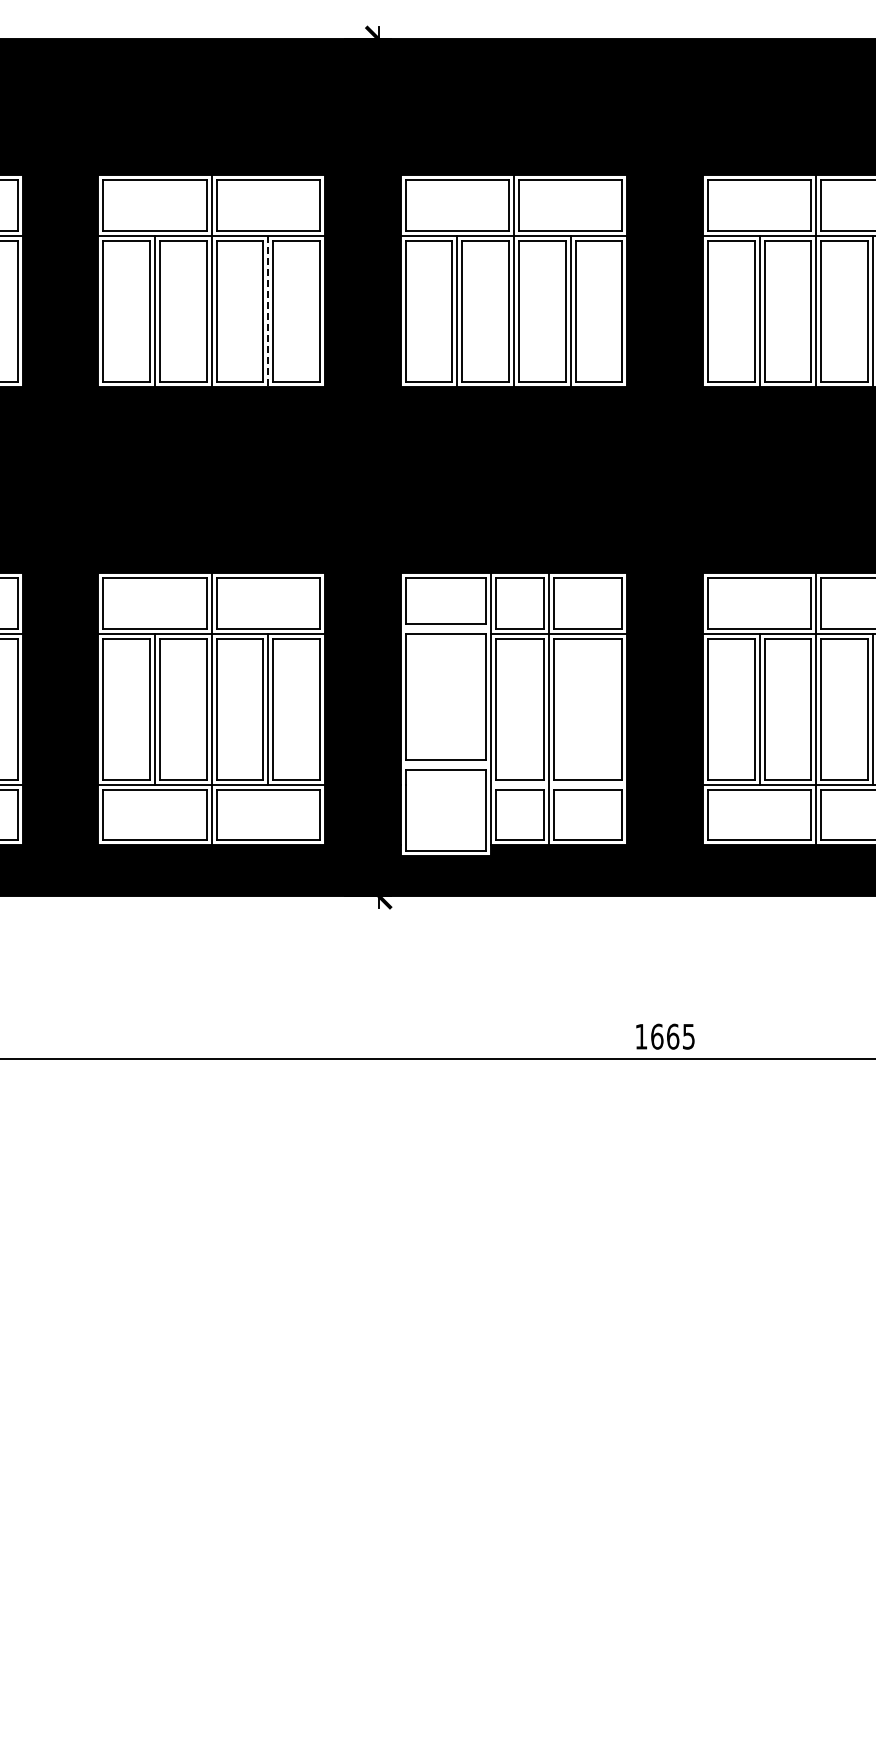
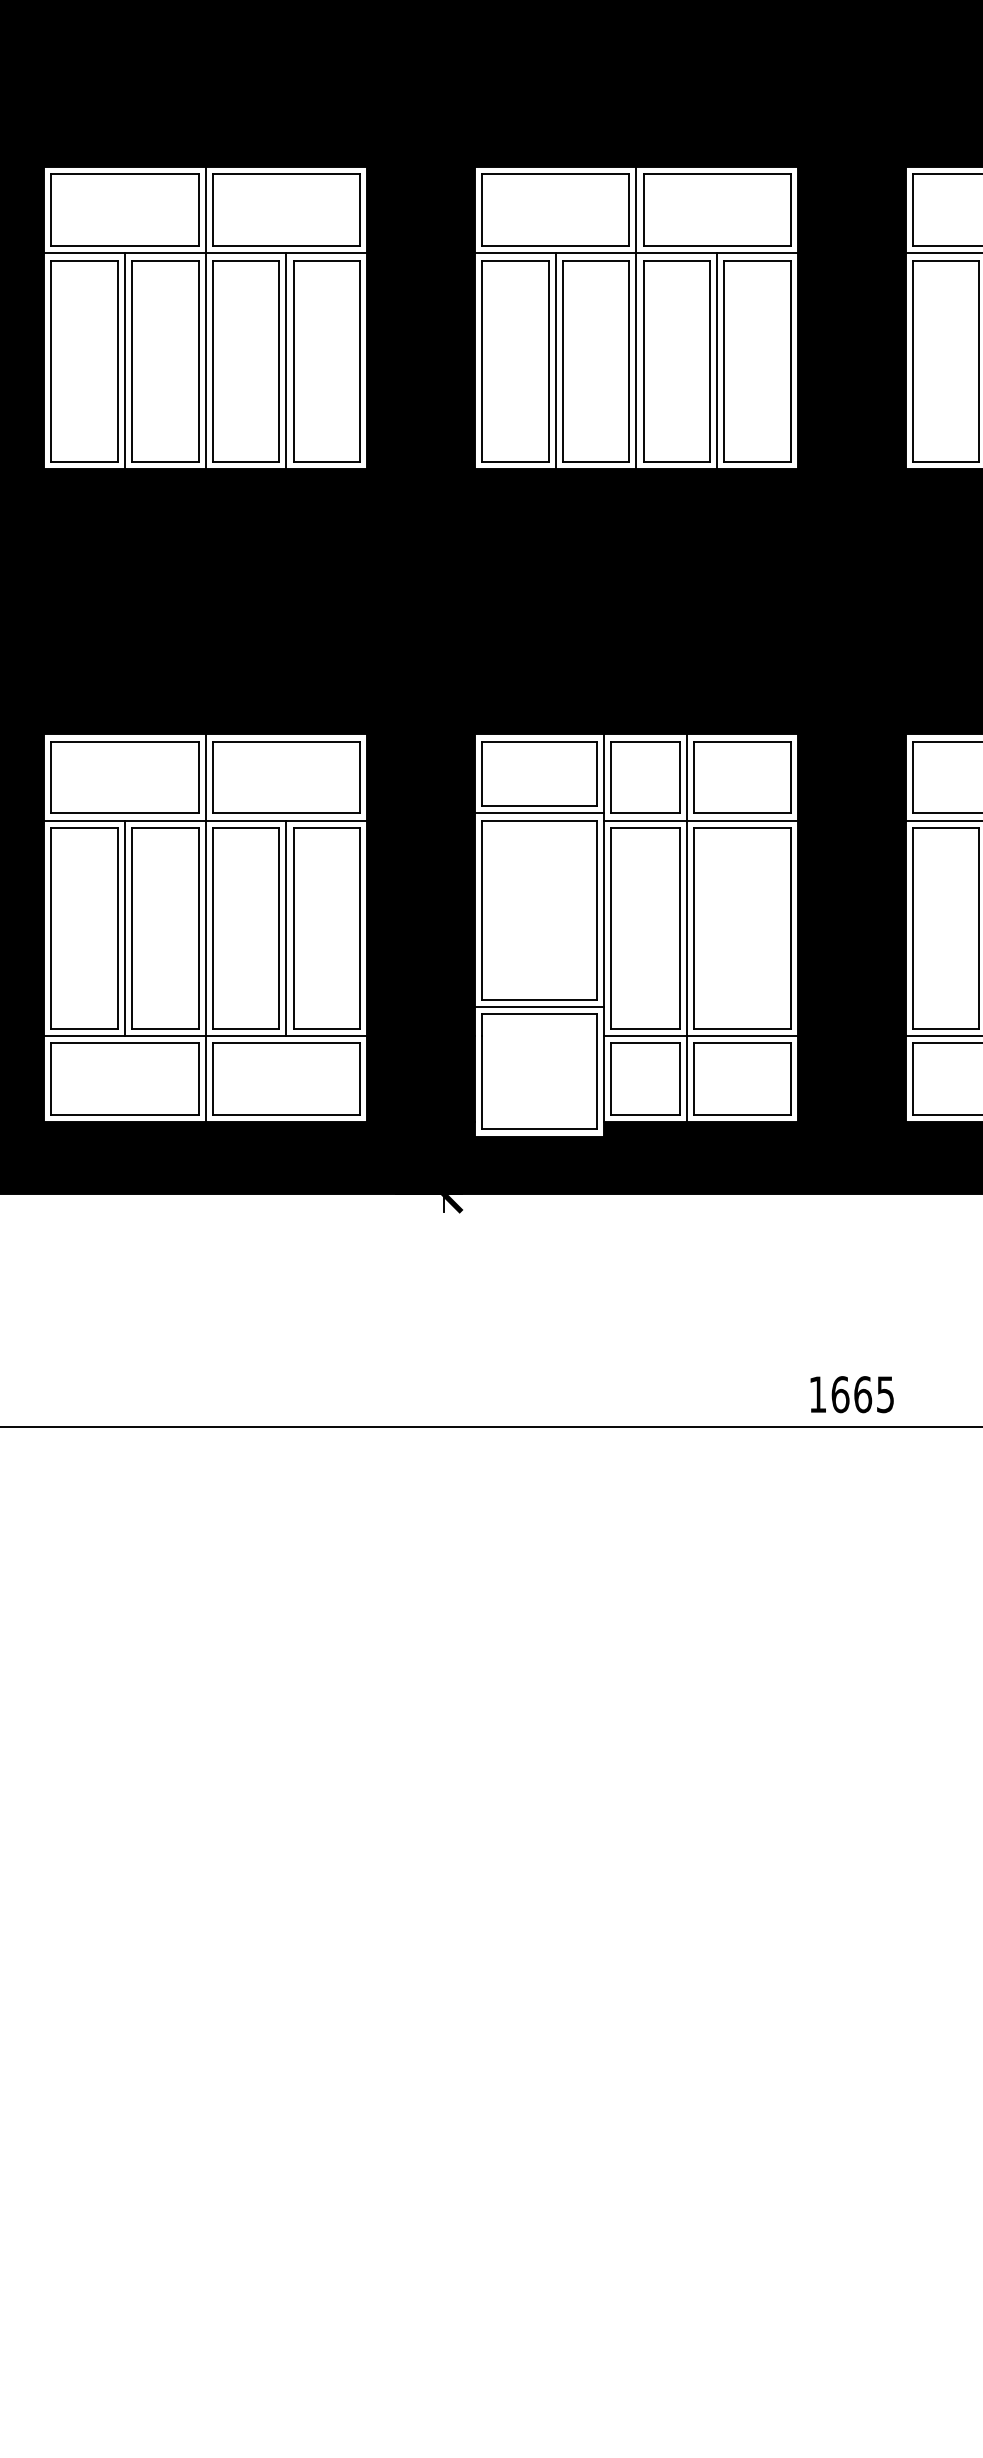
line: (268, 311) -> (286, 361), dashed -> solid
line: (445, 628) -> (538, 812), added
line: (445, 764) -> (538, 1006), added
line: (559, 785) -> (701, 1036), added

